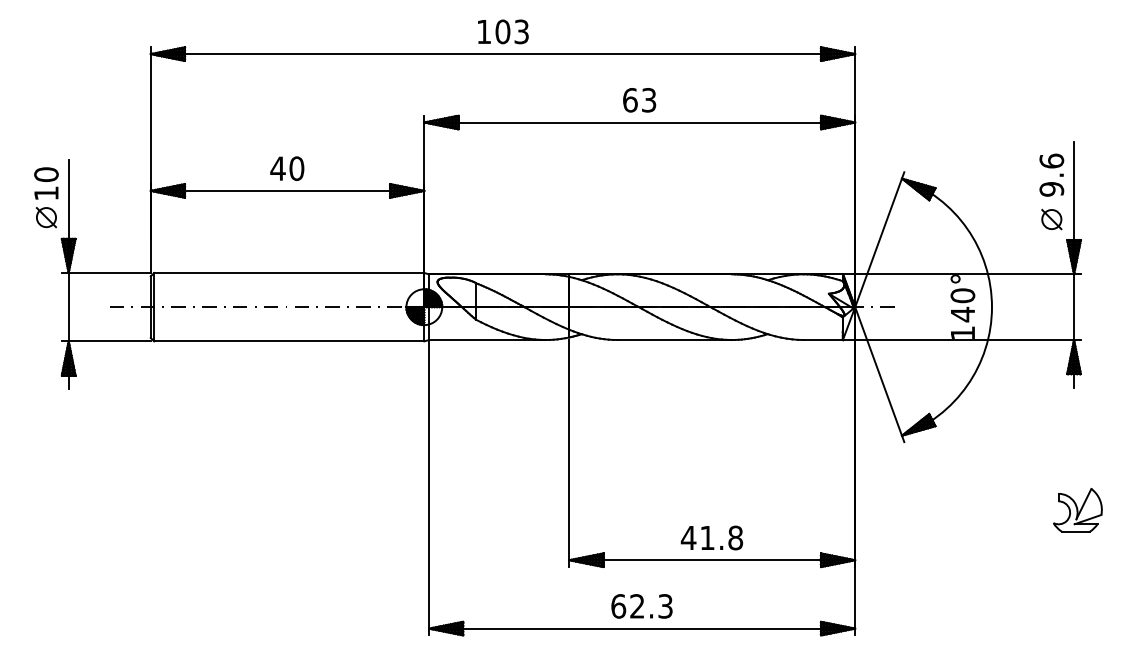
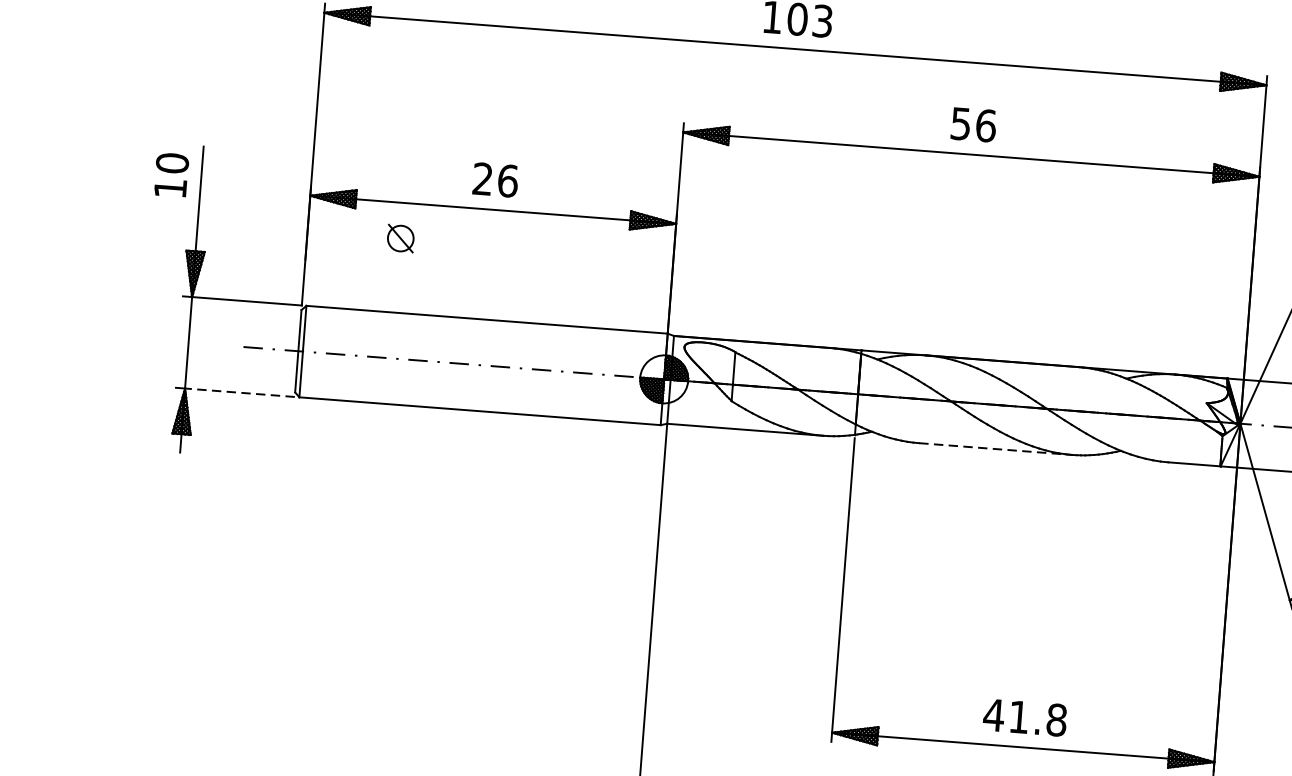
text: (639, 100) -> (973, 125), 63 -> 56
text: (287, 168) -> (495, 179), 40 -> 26
part: (46, 217) -> (400, 238), moved
line: (675, 340) -> (996, 449), solid -> dashed
line: (109, 341) -> (239, 392), solid -> dashed

